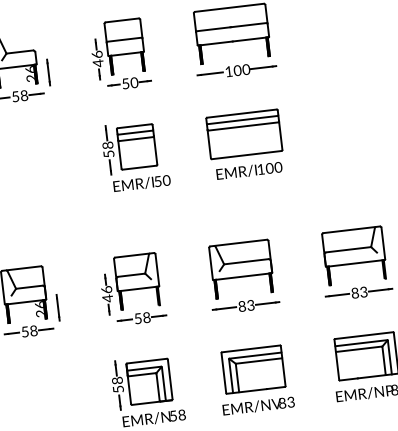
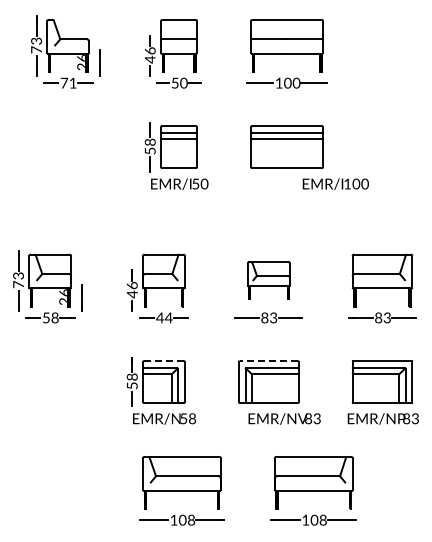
text: (19, 95) -> (68, 82), 58 -> 71
text: (249, 170) -> (335, 183), moved
part: (241, 268) -> (268, 280), size x0.7
text: (142, 317) -> (164, 317), 58 -> 44
line: (250, 349) -> (268, 361), solid -> dashed
line: (146, 361) -> (163, 361), solid -> dashed
text: (258, 405) -> (284, 418), moved

